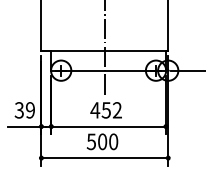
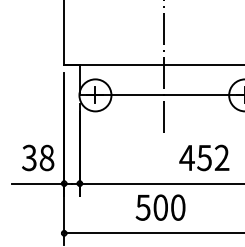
text: (30, 110) -> (47, 158), 39 -> 38
text: (105, 110) -> (203, 158), moved

